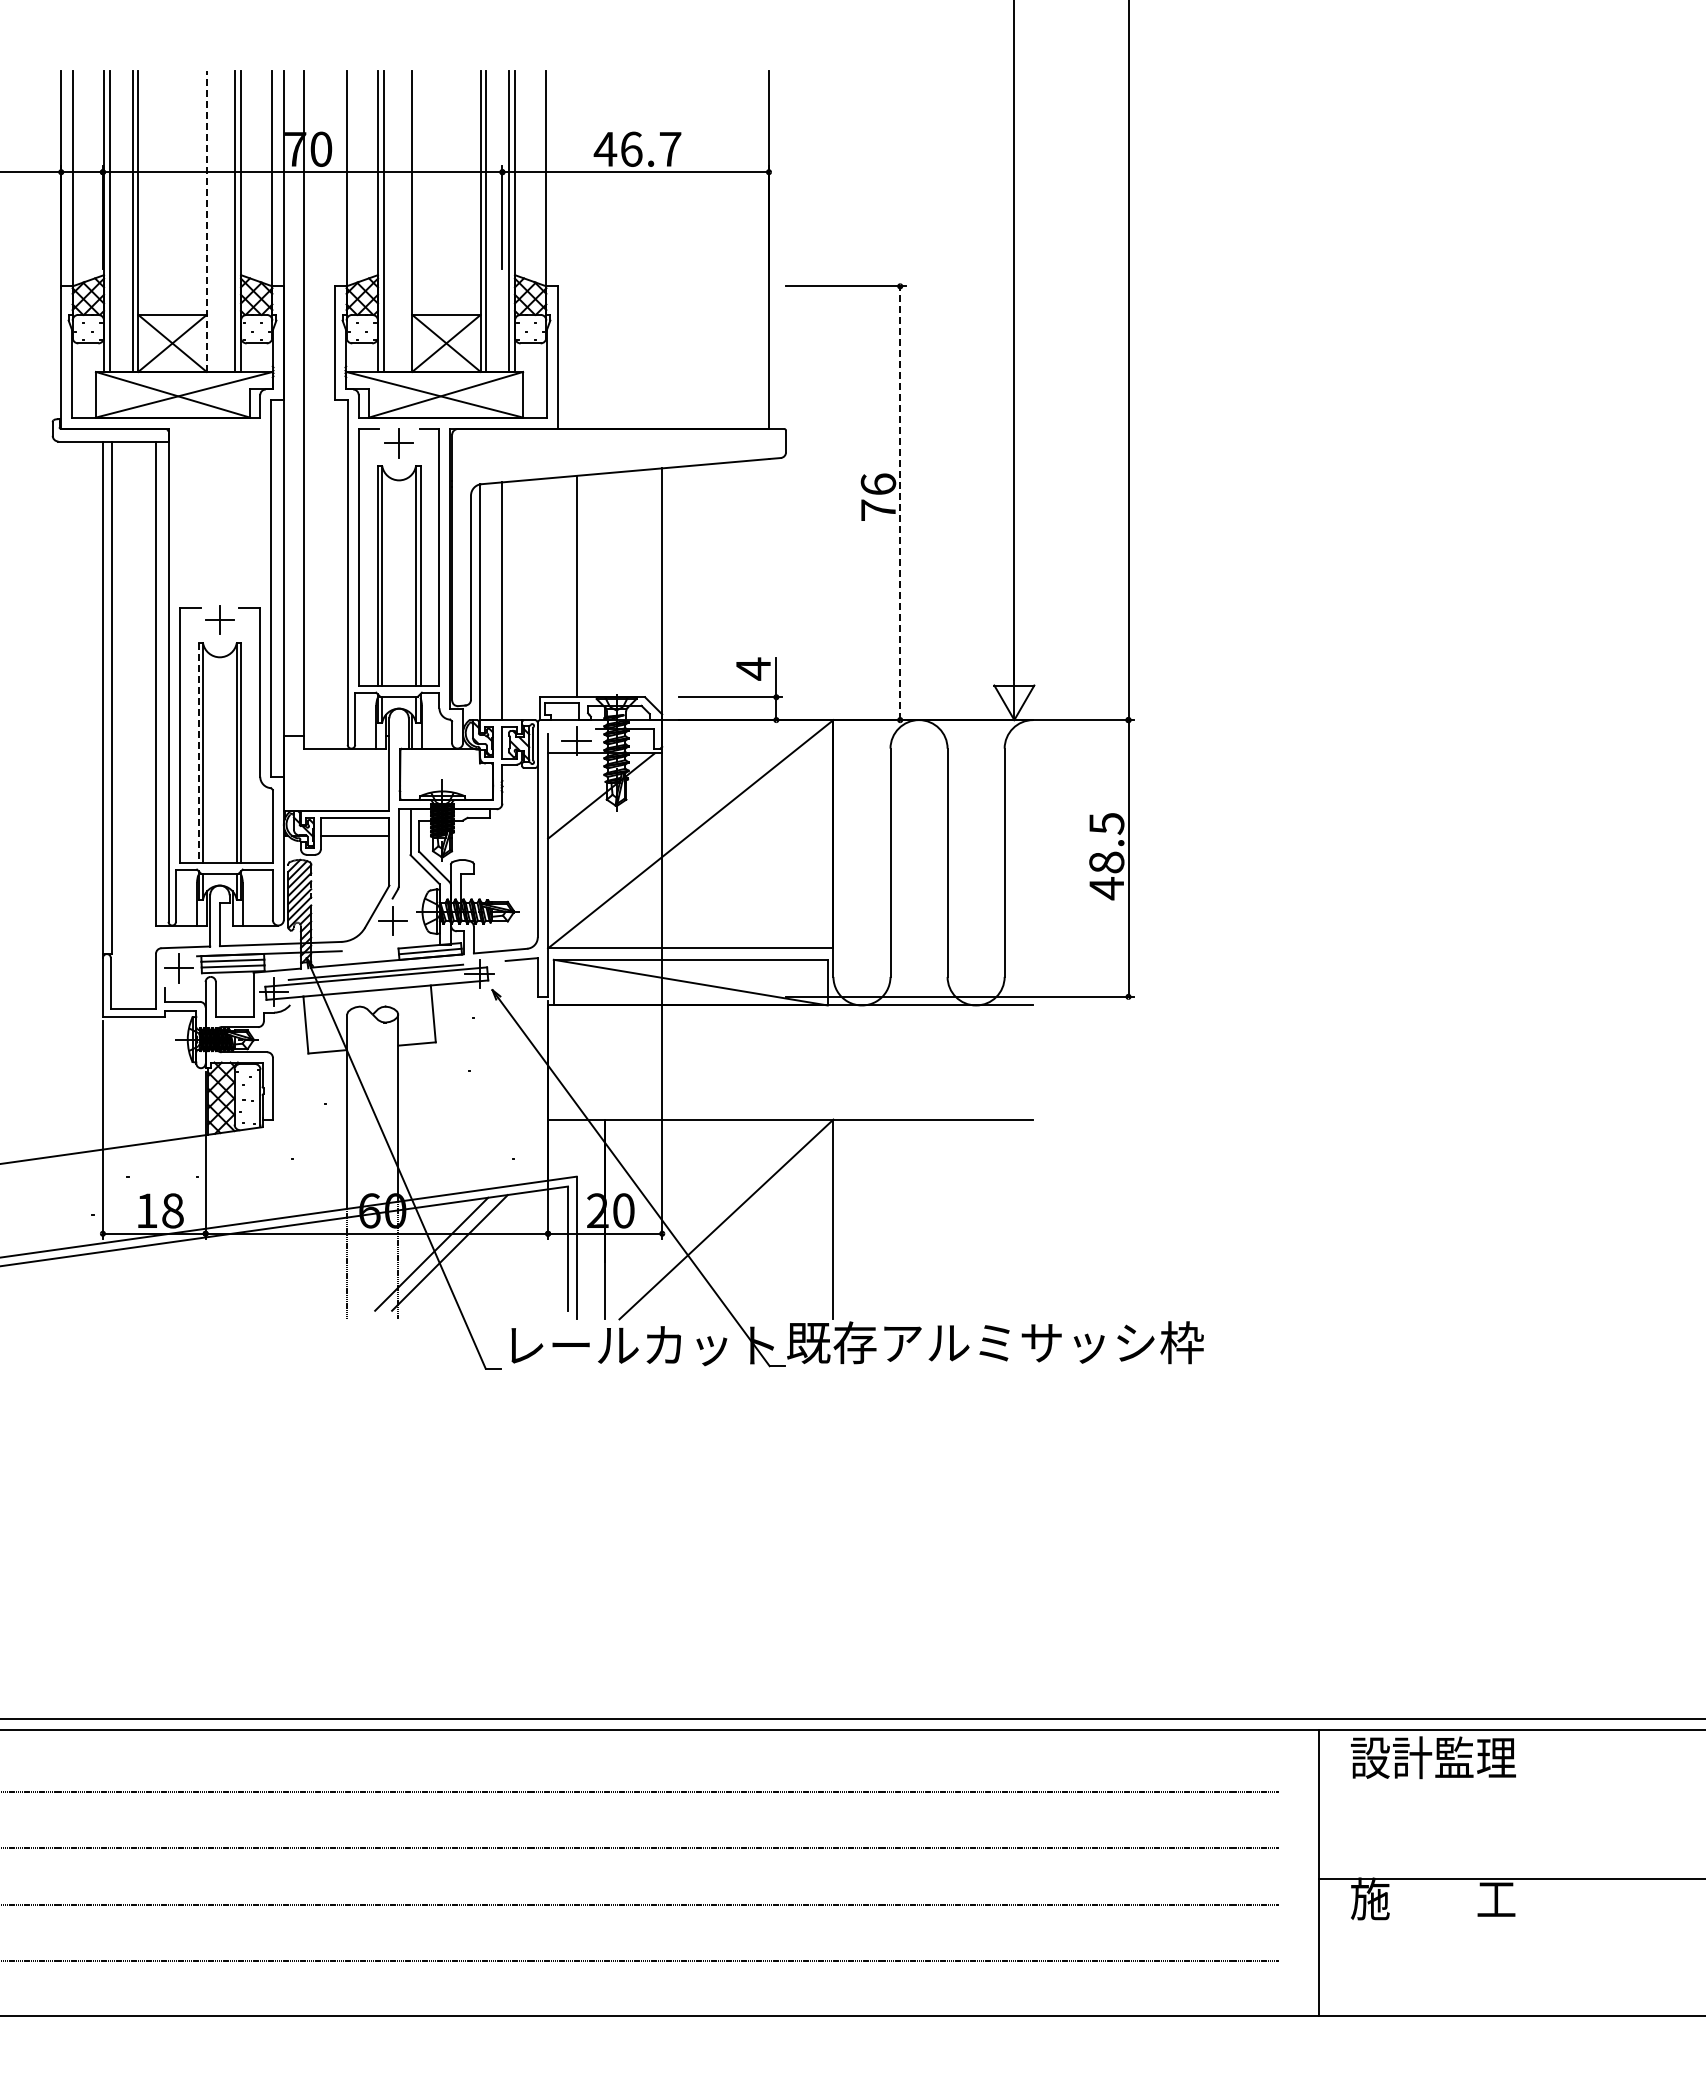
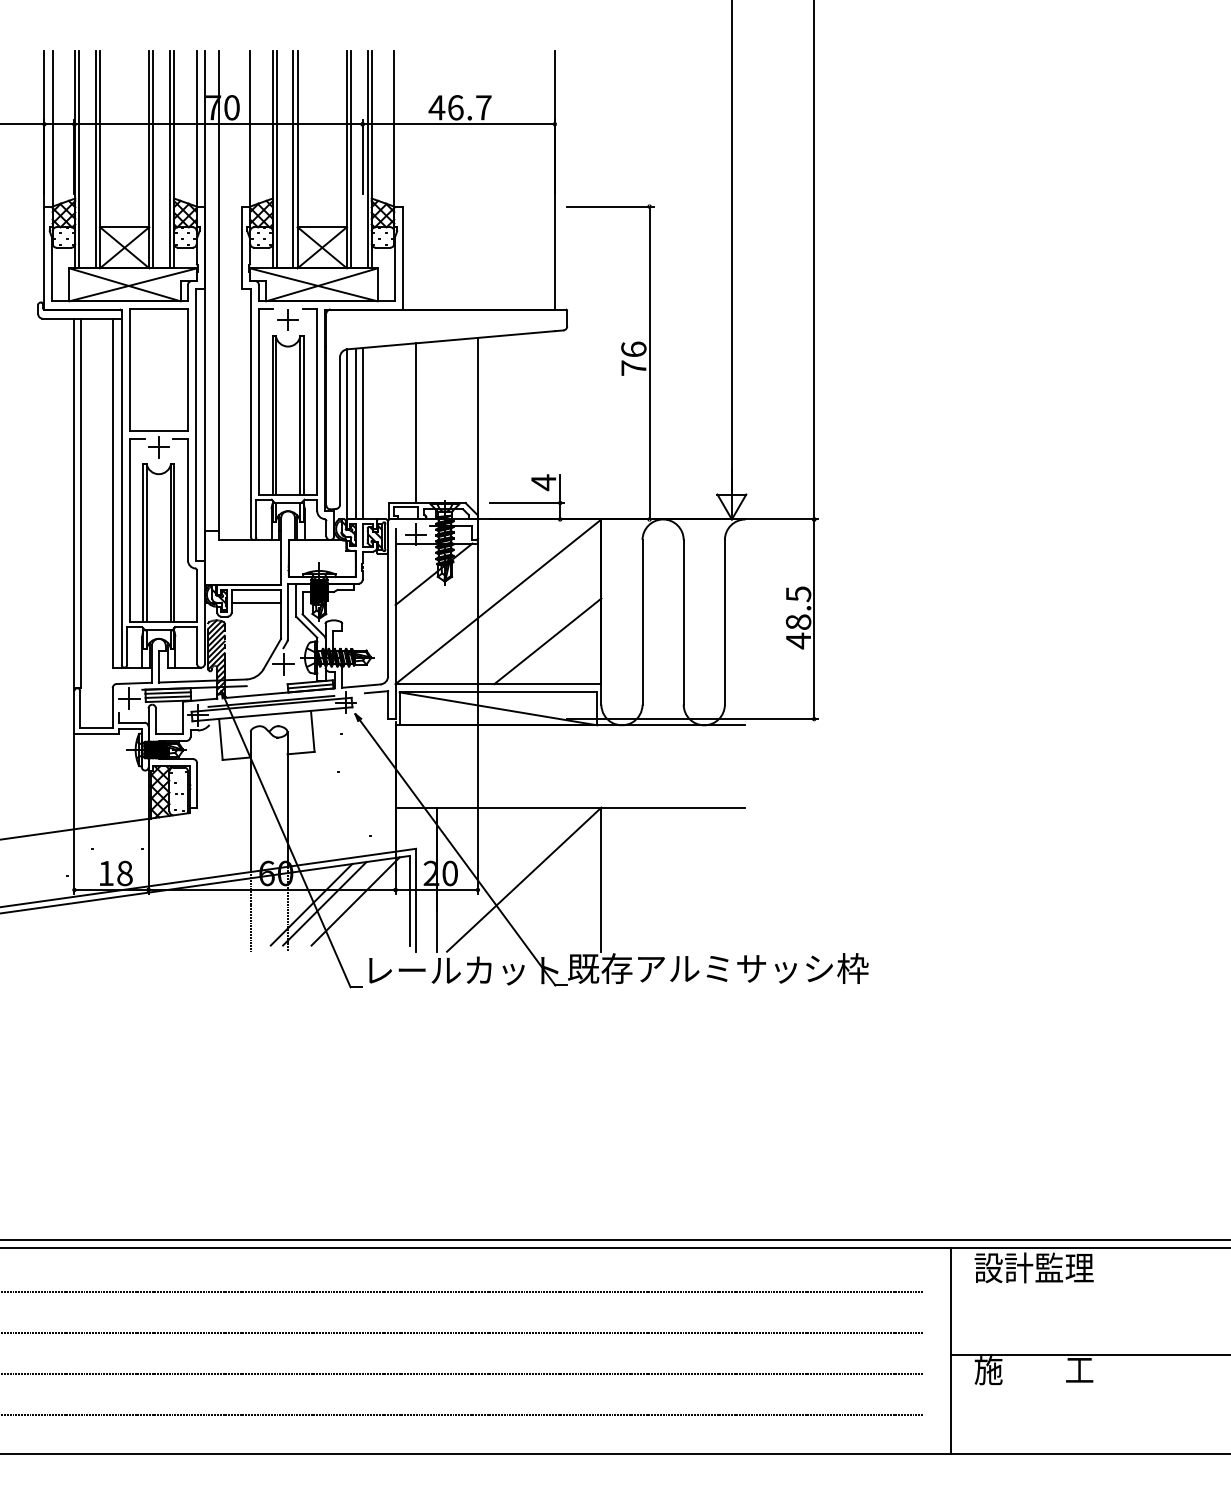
line: (212, 220) -> (153, 159), added
line: (406, 220) -> (293, 159), added
line: (206, 221) -> (149, 159), dashed -> solid
line: (900, 503) -> (649, 363), dashed -> solid
part: (219, 512) -> (158, 369), added
line: (493, 601) -> (356, 433), added
line: (198, 752) -> (143, 542), dashed -> solid
line: (759, 888) -> (548, 640), added
line: (492, 1249) -> (355, 901), added

